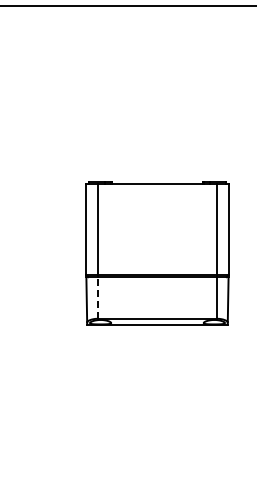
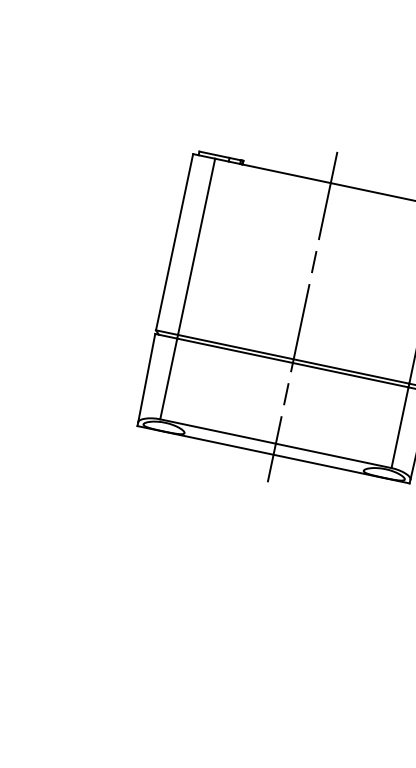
line: (157, 253) -> (302, 317), added
line: (97, 297) -> (168, 377), dashed -> solid

